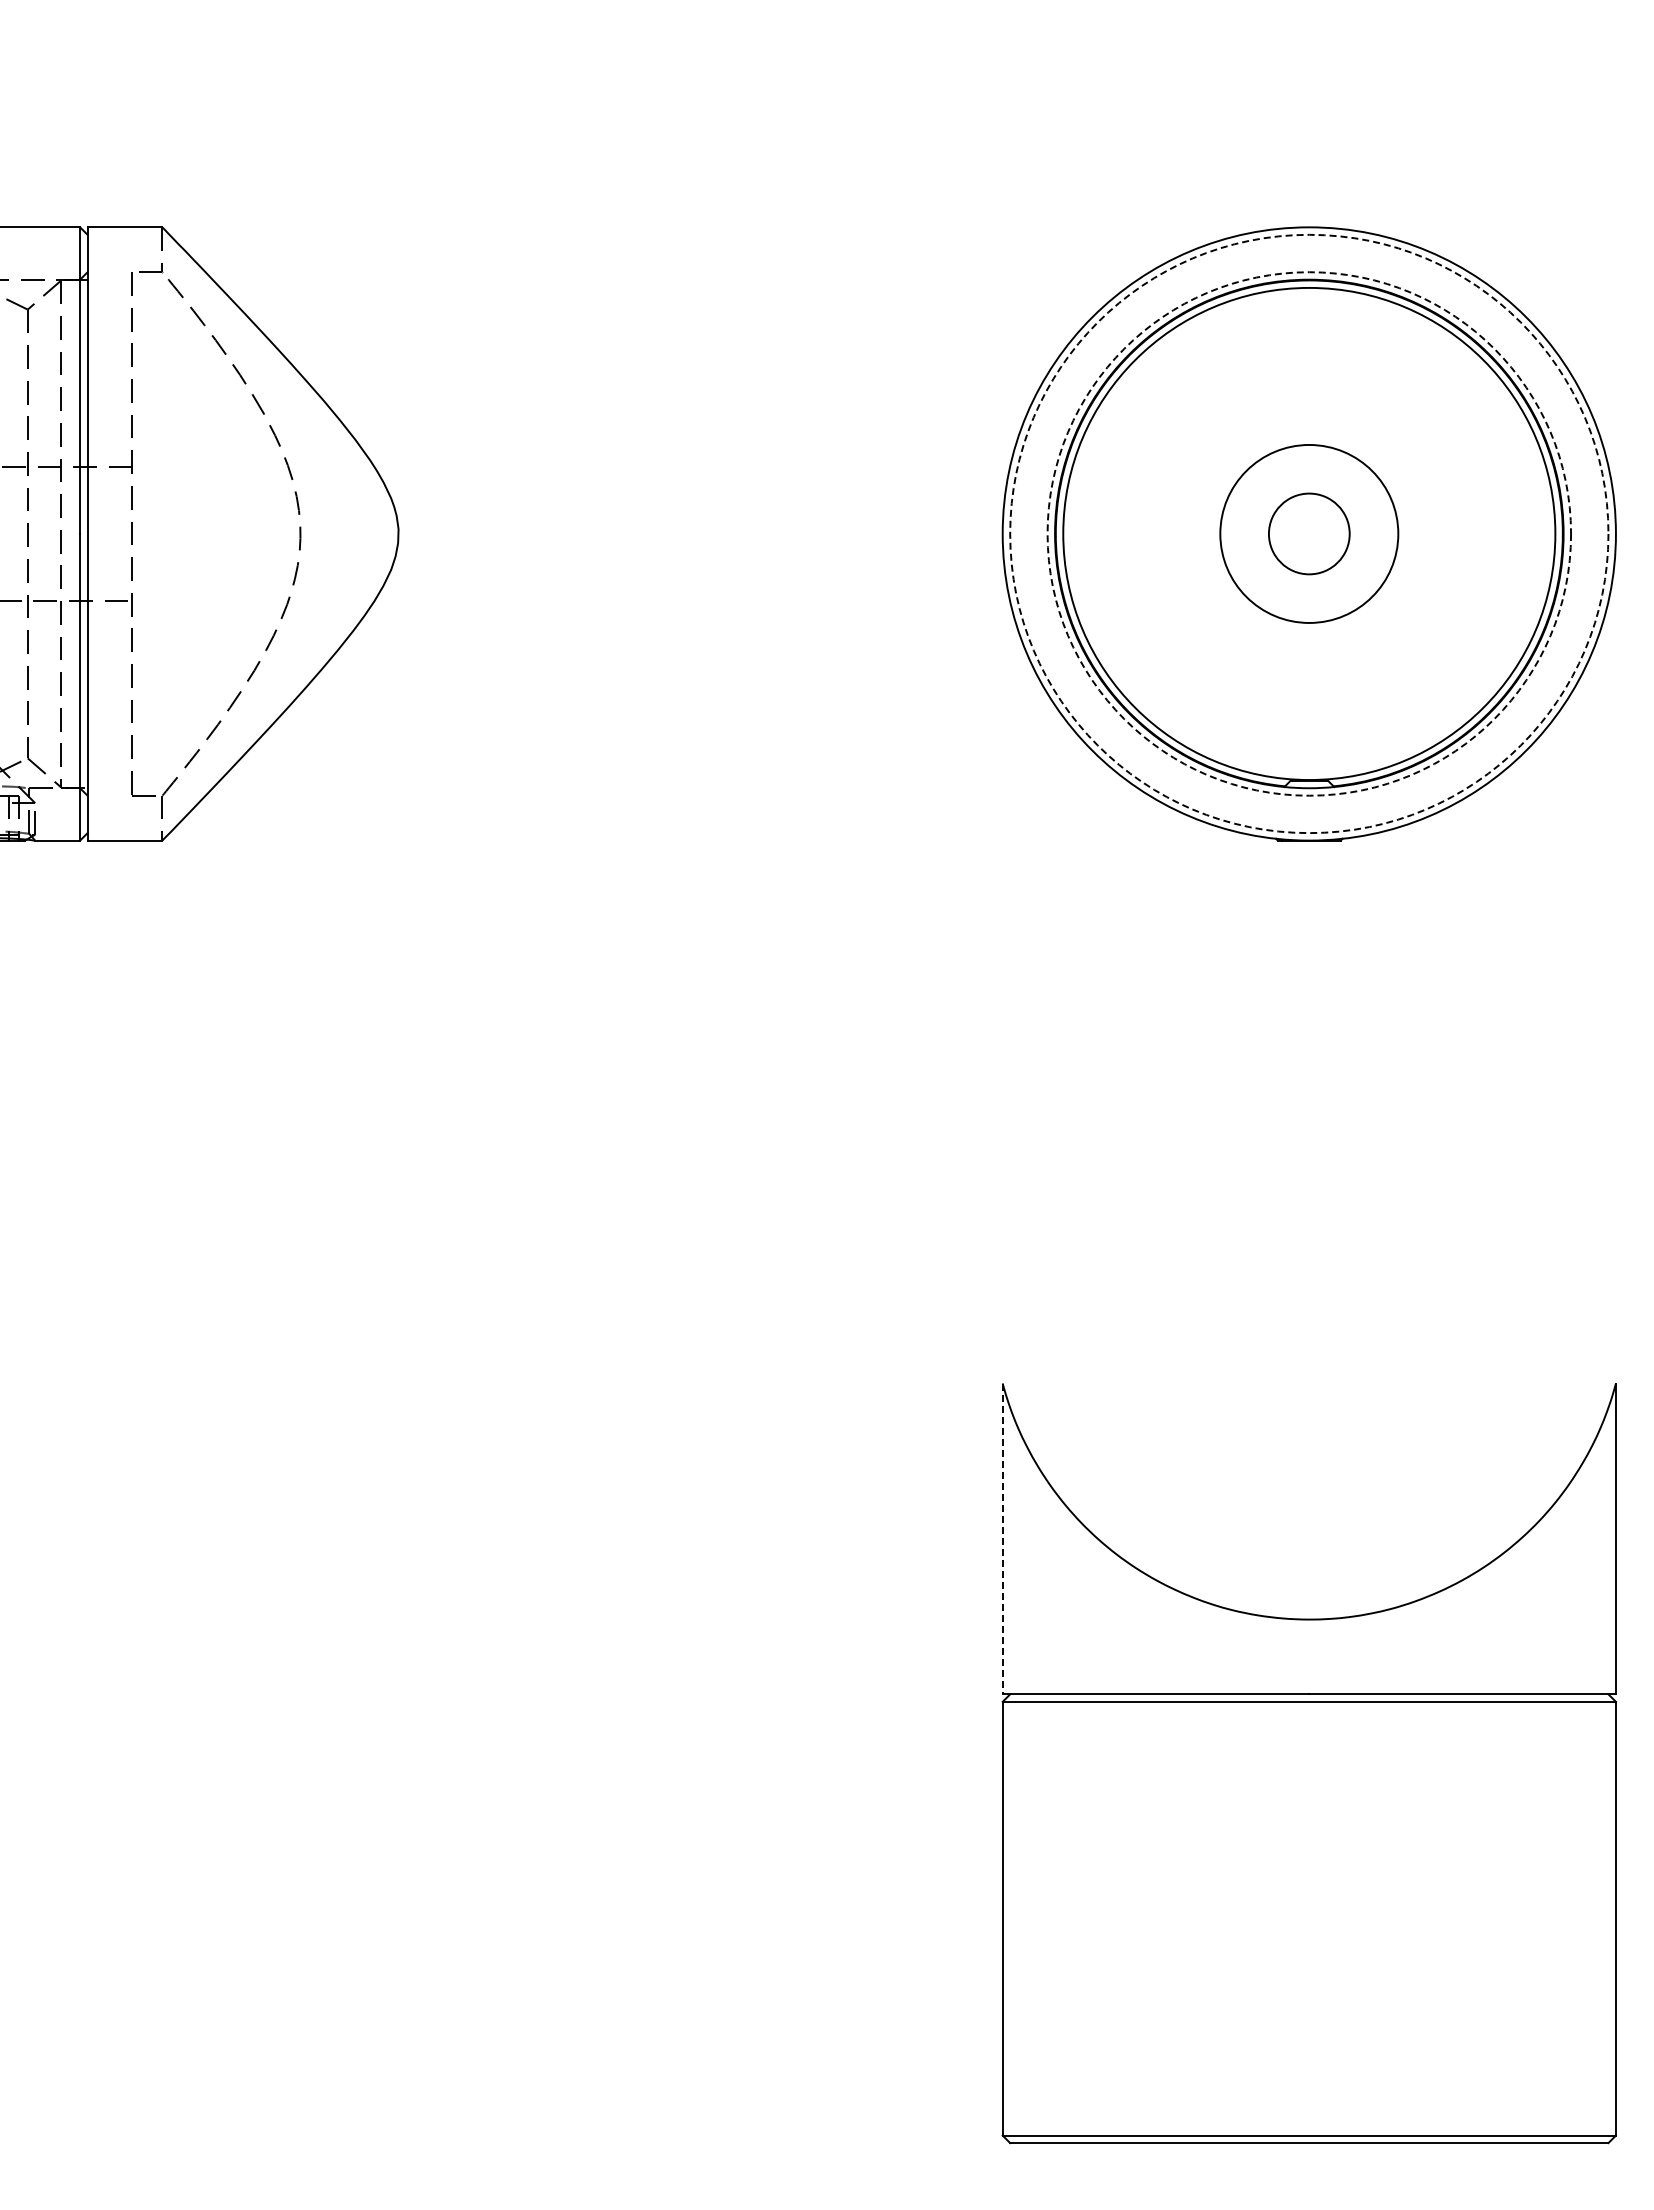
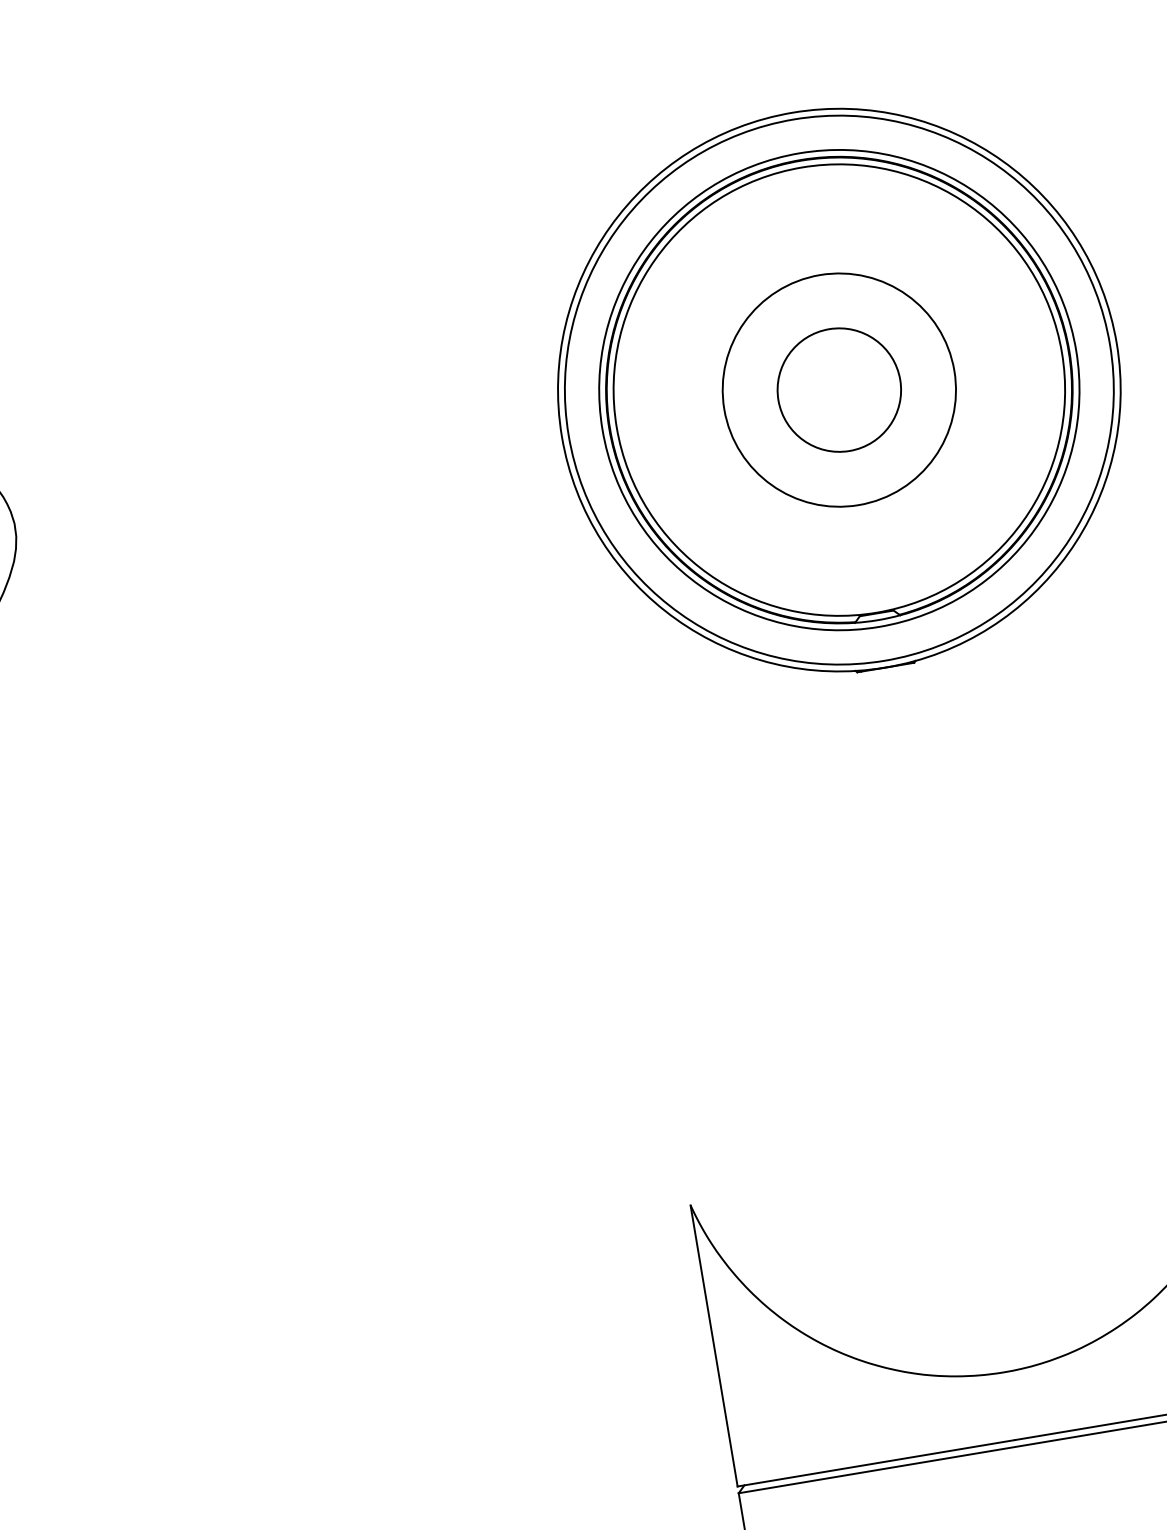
circle: (1309, 533) -> (839, 389), dashed -> solid
circle: (1309, 533) -> (839, 389), dashed -> solid
circle: (1309, 533) -> (839, 389), size x1.43
circle: (1309, 533) -> (839, 389), size x1.67
line: (1002, 1539) -> (713, 1346), dashed -> solid

